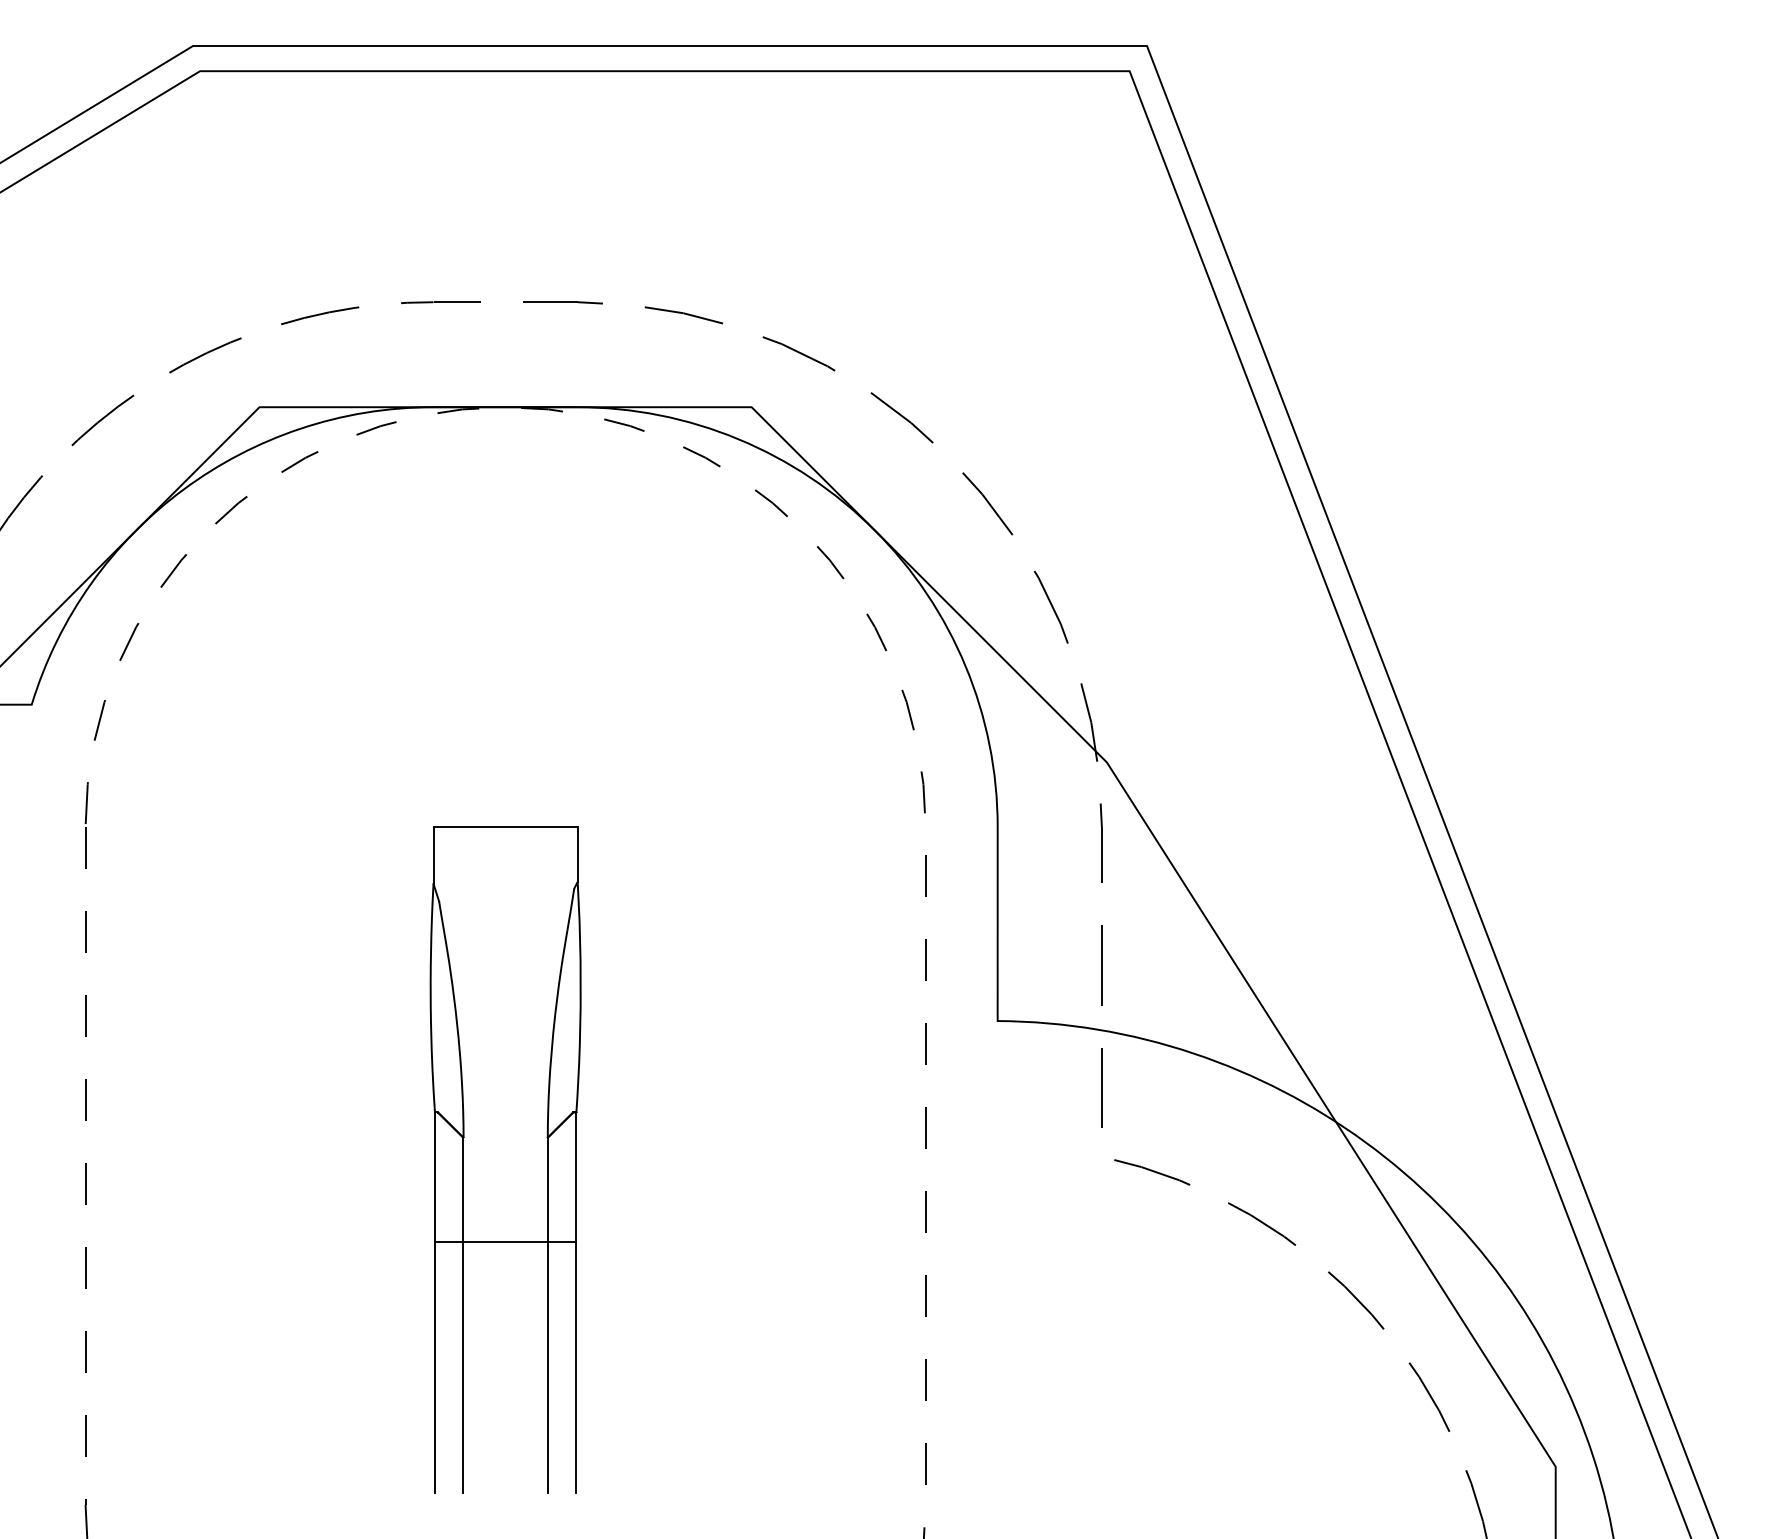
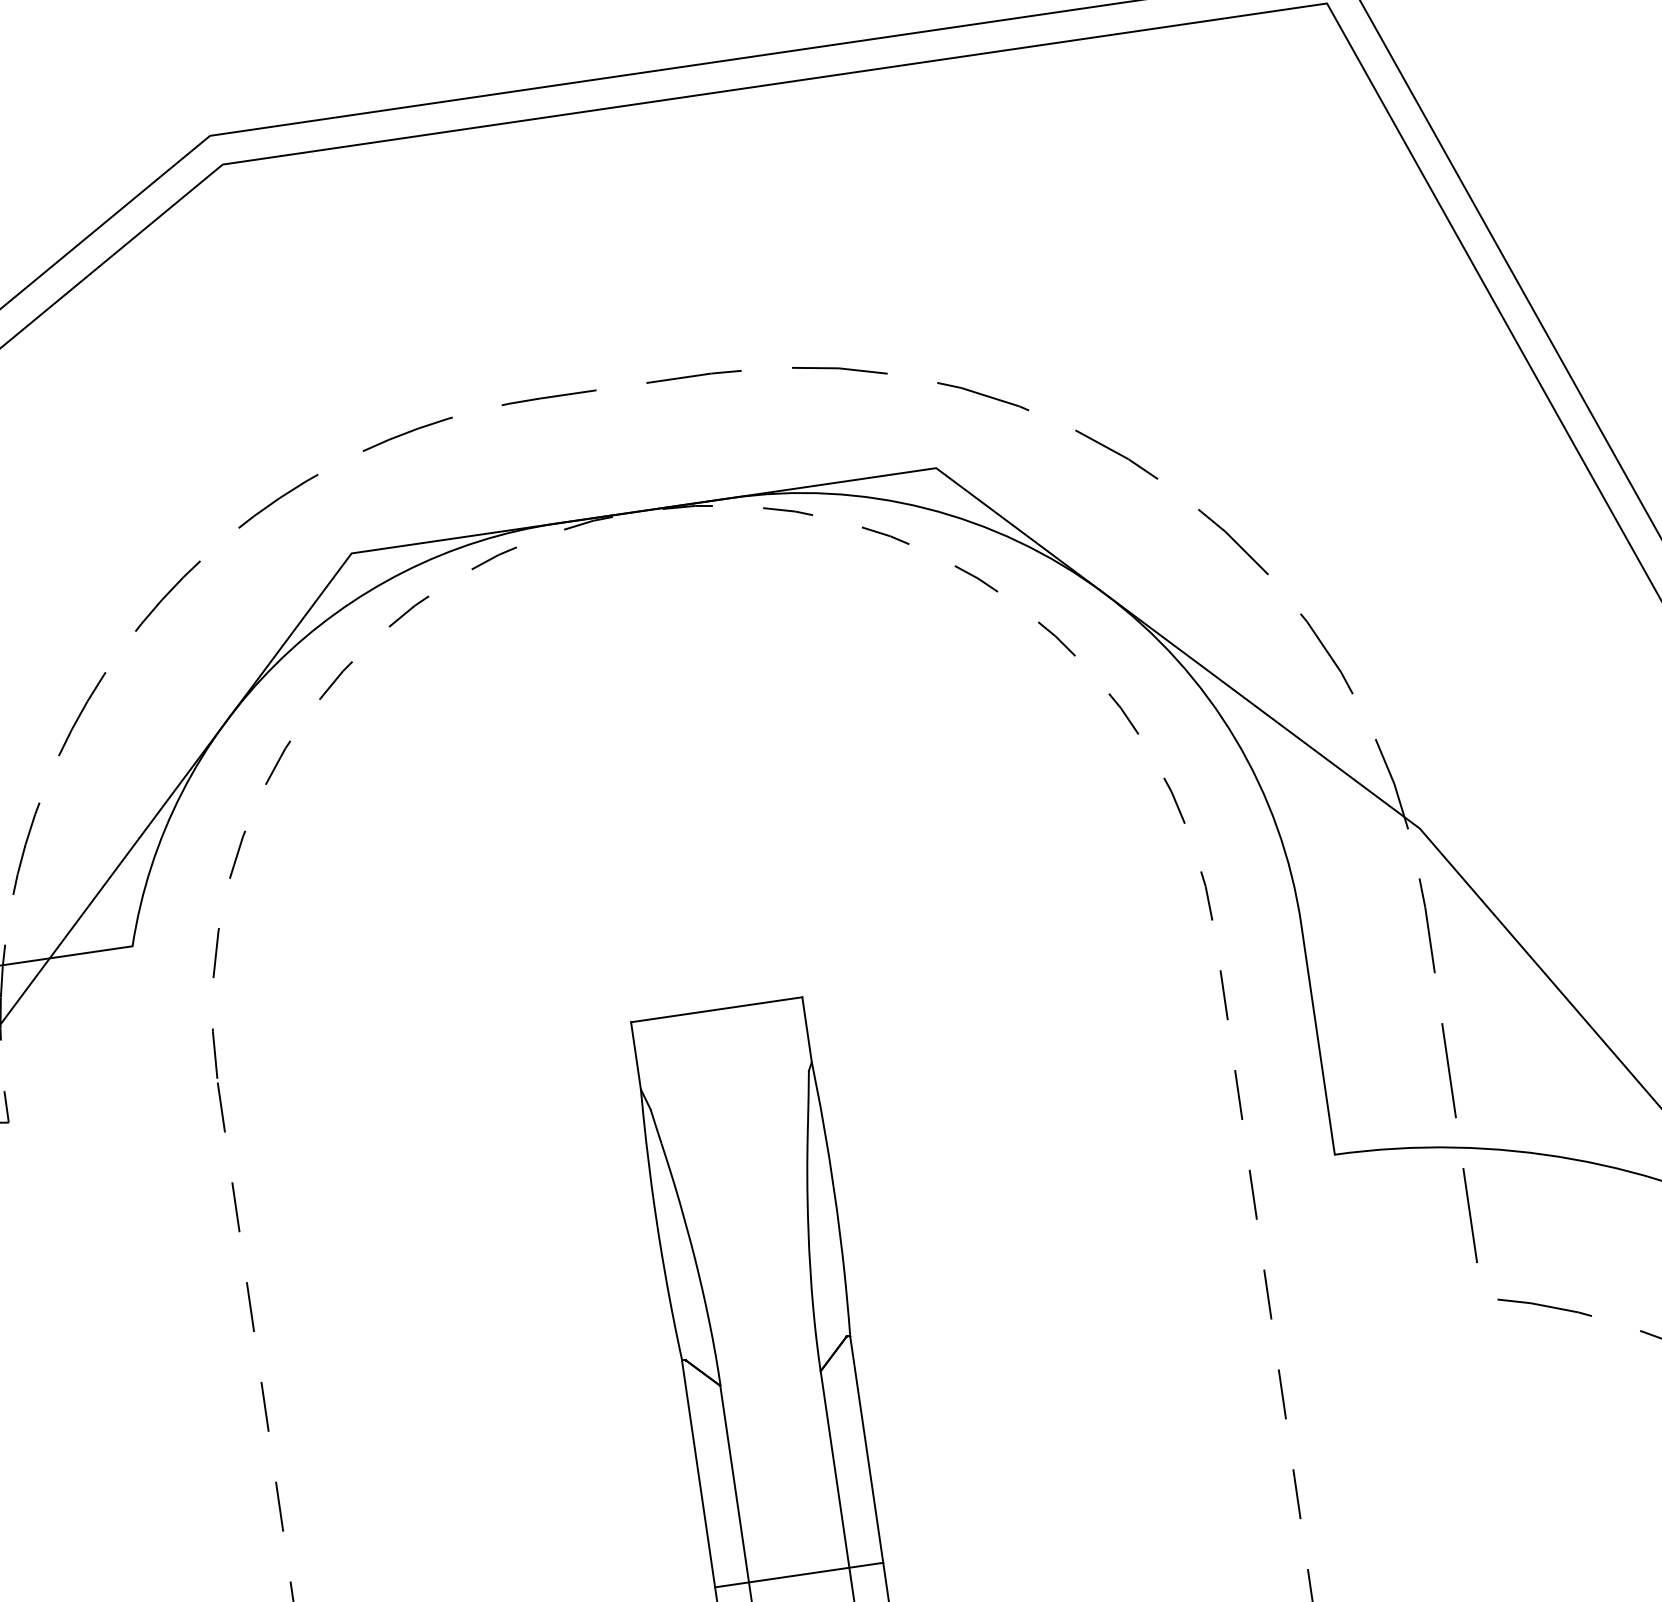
line: (505, 1242) -> (799, 1575), moved

